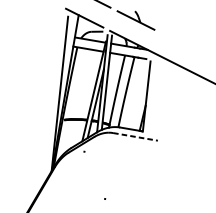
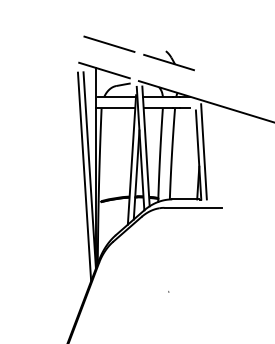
line: (150, 94) -> (203, 151), added
line: (55, 98) -> (84, 176), added
line: (135, 136) -> (193, 207), dashed -> solid

